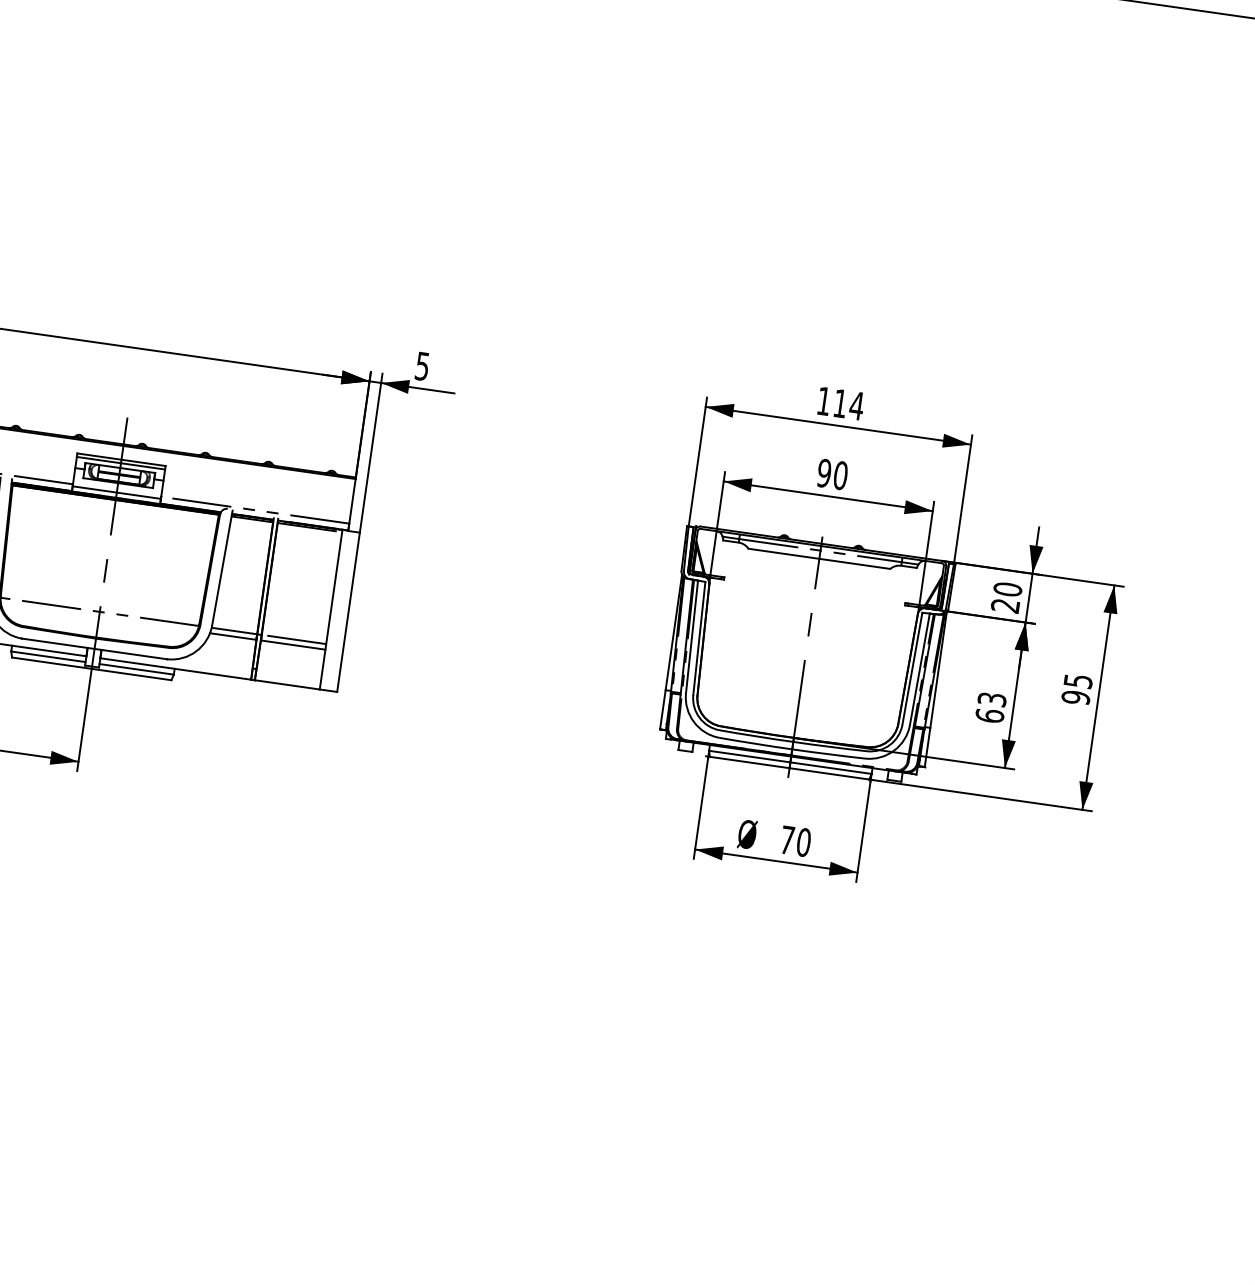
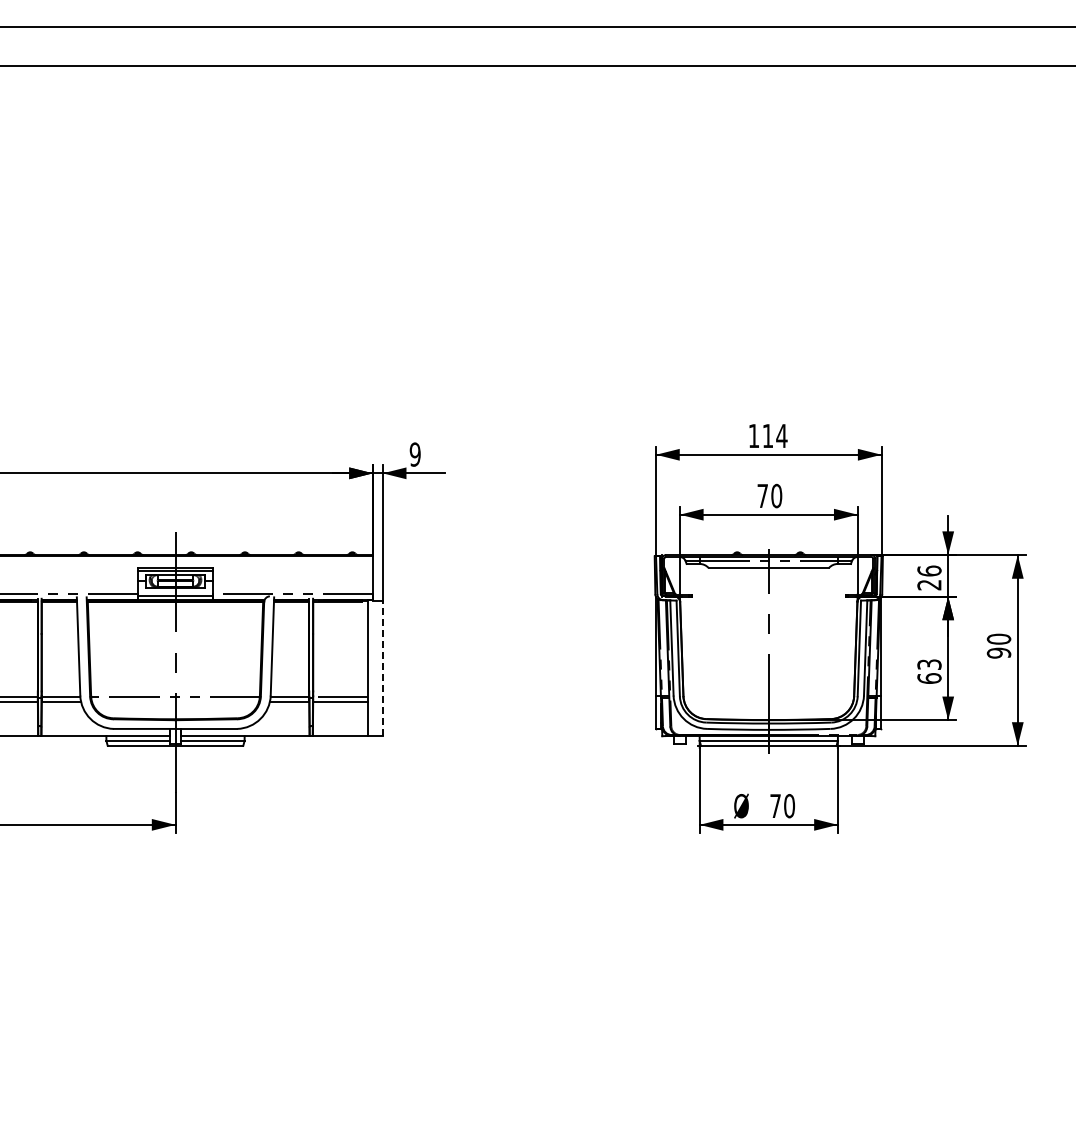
text: (421, 366) -> (414, 454), 5 -> 9
text: (824, 472) -> (762, 495), 90 -> 70
text: (1007, 588) -> (929, 570), 20 -> 26
line: (348, 612) -> (382, 668), solid -> dashed
text: (1077, 680) -> (998, 638), 95 -> 90

